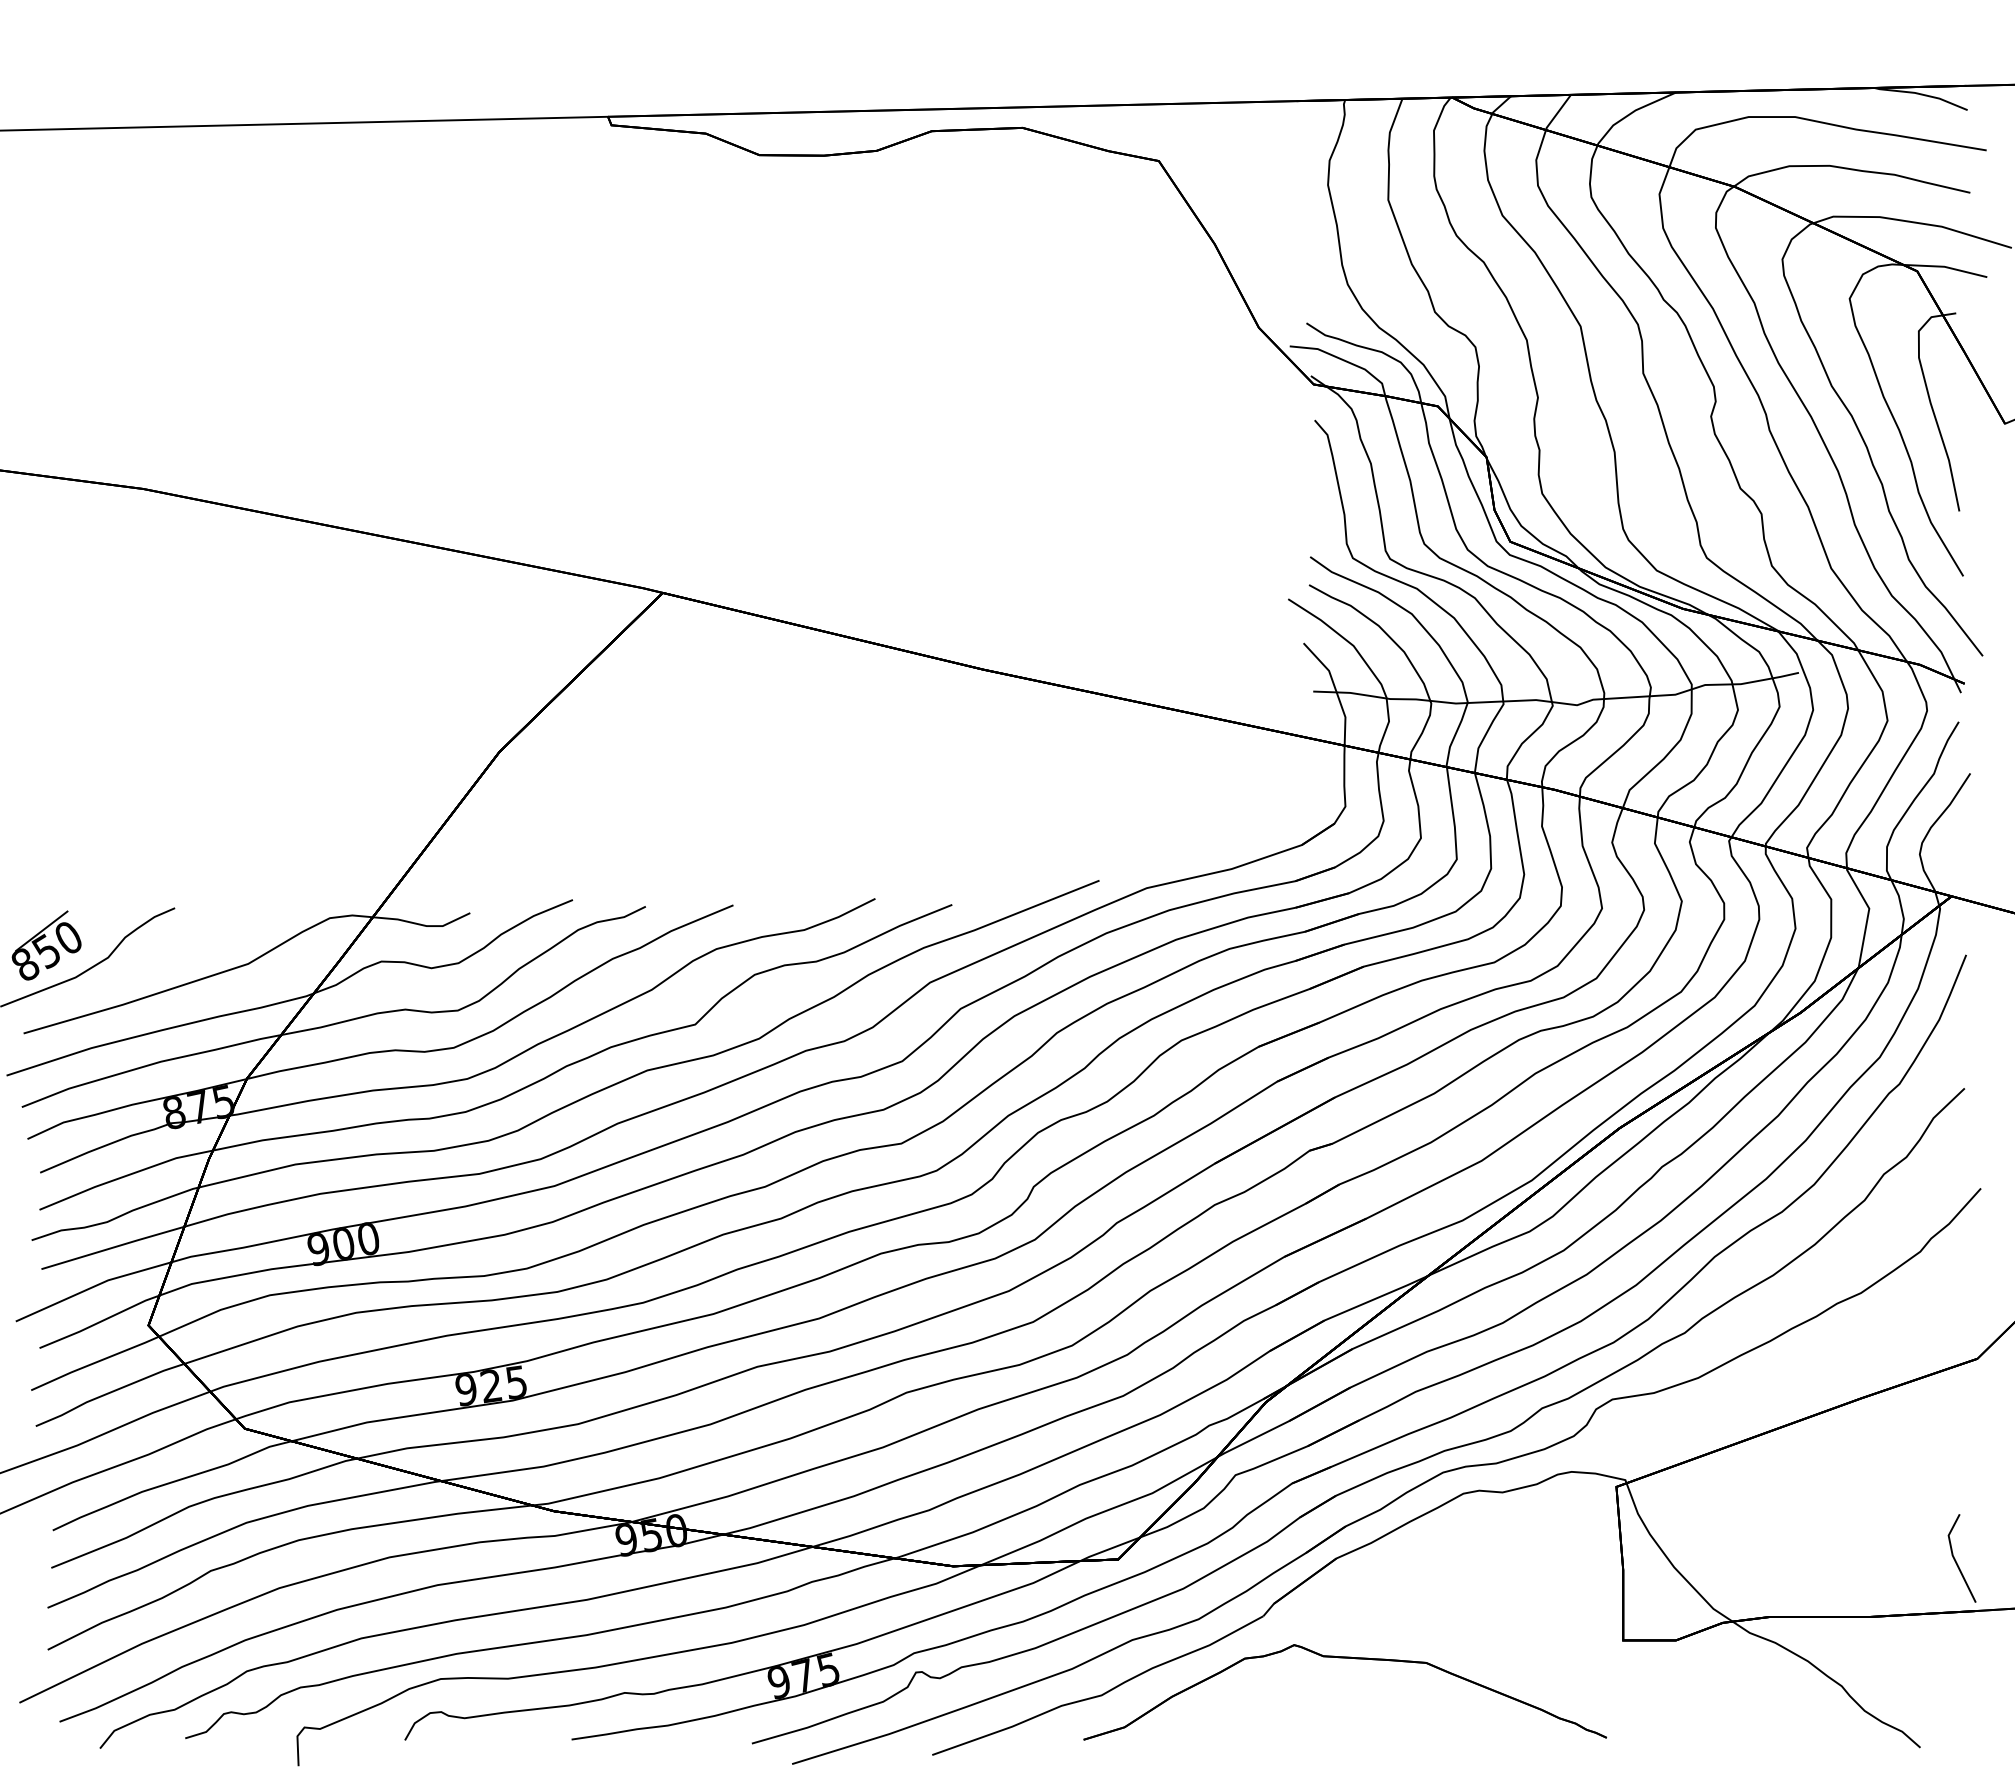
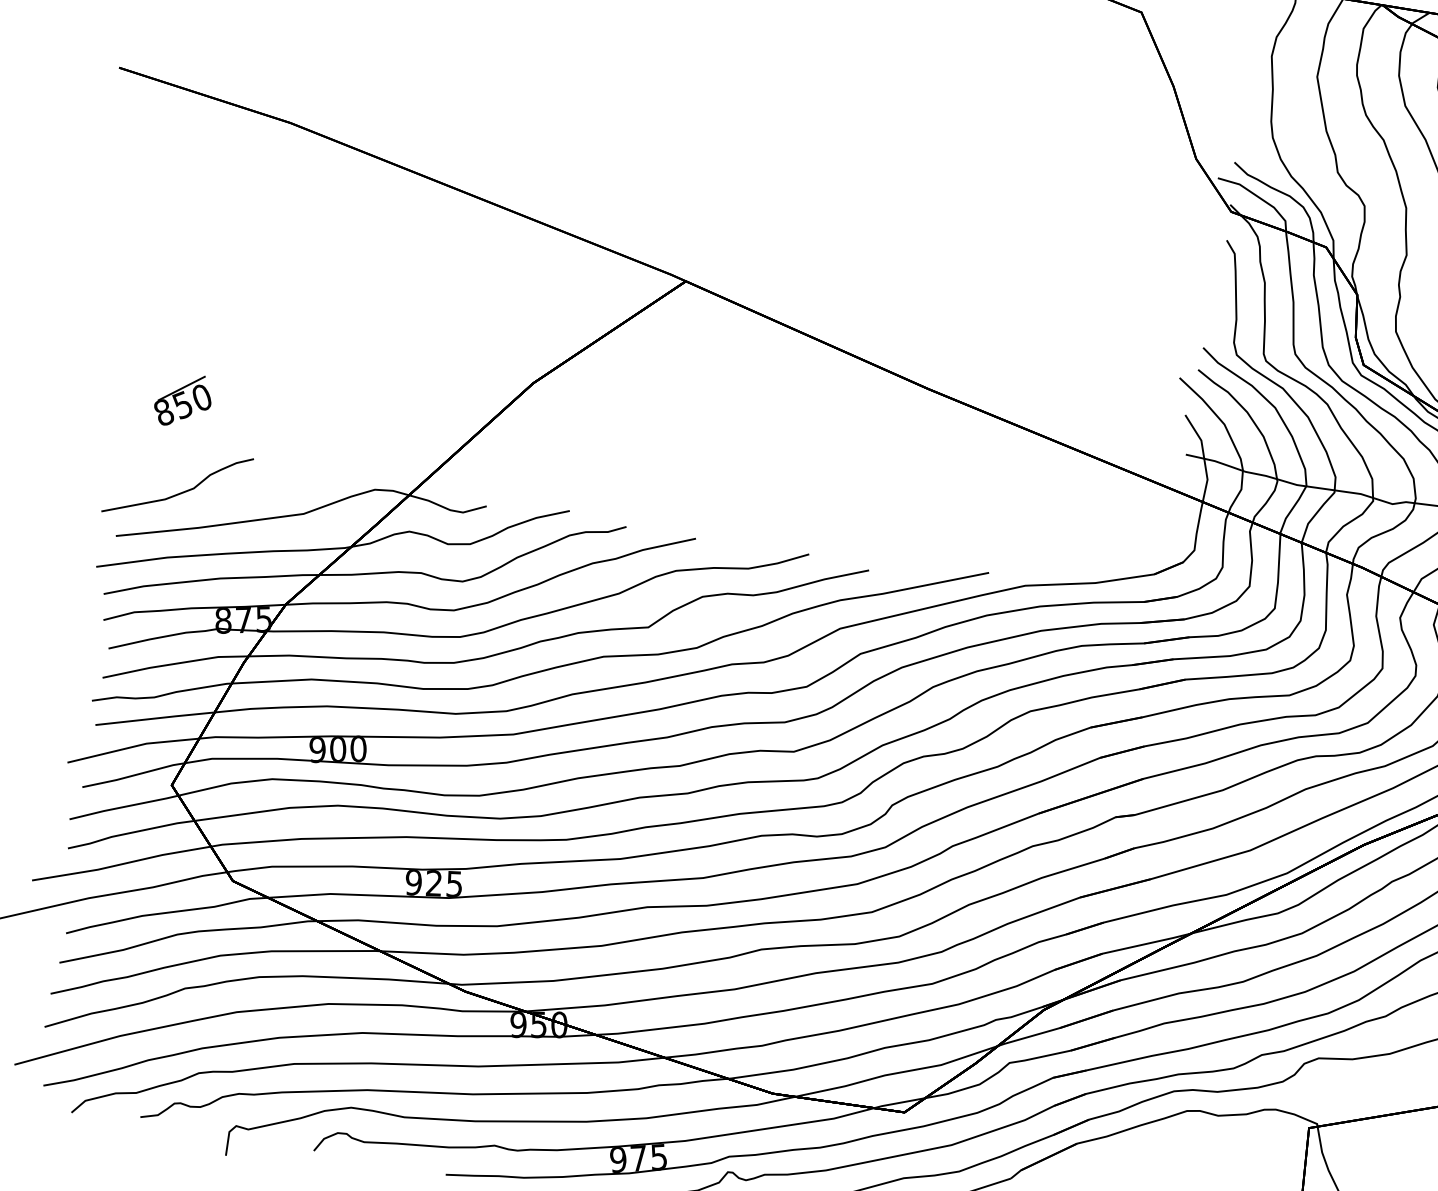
part: (46, 945) -> (183, 400), moved

